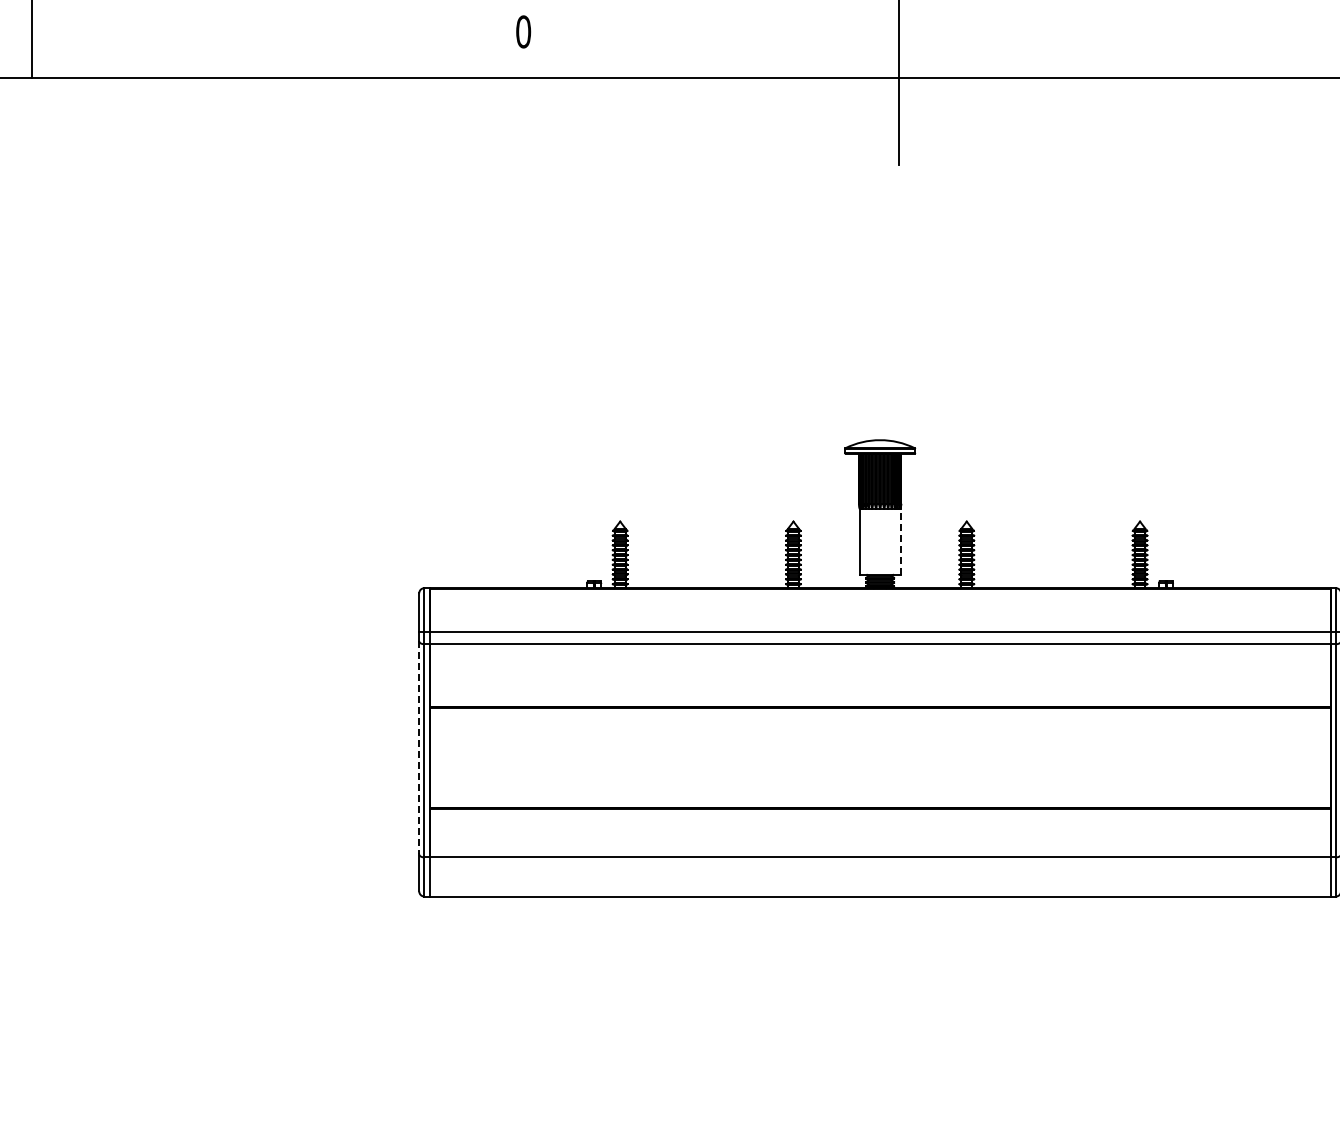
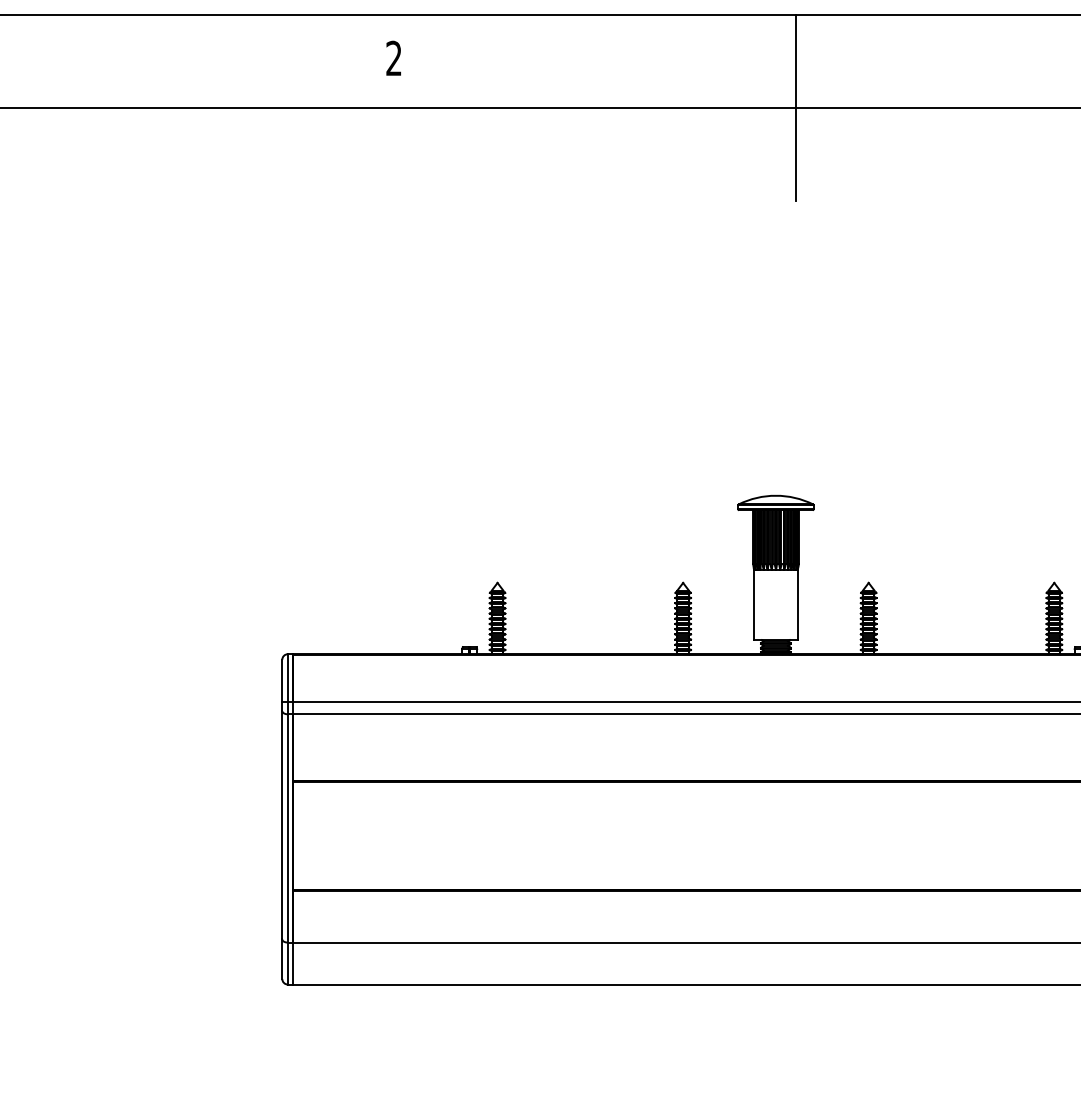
text: (523, 31) -> (393, 58), 0 -> 2
line: (900, 542) -> (797, 605), dashed -> solid
line: (419, 747) -> (282, 824), dashed -> solid

